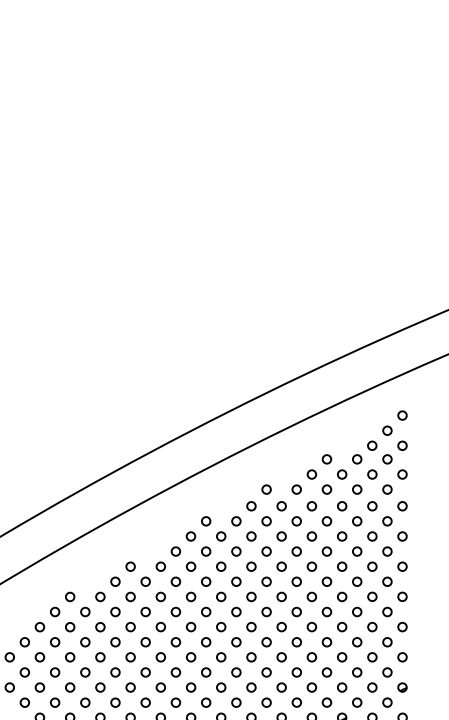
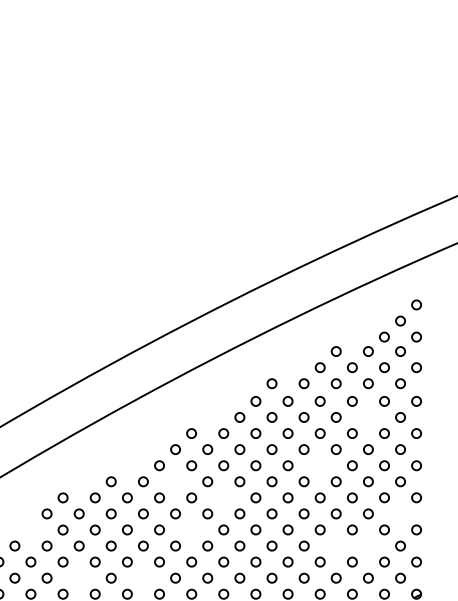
circle: (206, 521) -> (208, 417), removed
circle: (357, 521) -> (368, 417), removed
circle: (130, 566) -> (127, 465), removed
circle: (311, 566) -> (319, 465), removed
circle: (175, 581) -> (175, 481), removed
circle: (221, 596) -> (224, 497), removed
circle: (387, 611) -> (400, 513), removed
circle: (39, 627) -> (30, 530), removed
circle: (191, 627) -> (192, 530), removed
circle: (326, 642) -> (335, 546), removed
circle: (357, 642) -> (368, 546), removed
circle: (85, 672) -> (79, 578), removed
circle: (145, 672) -> (143, 578), removed

